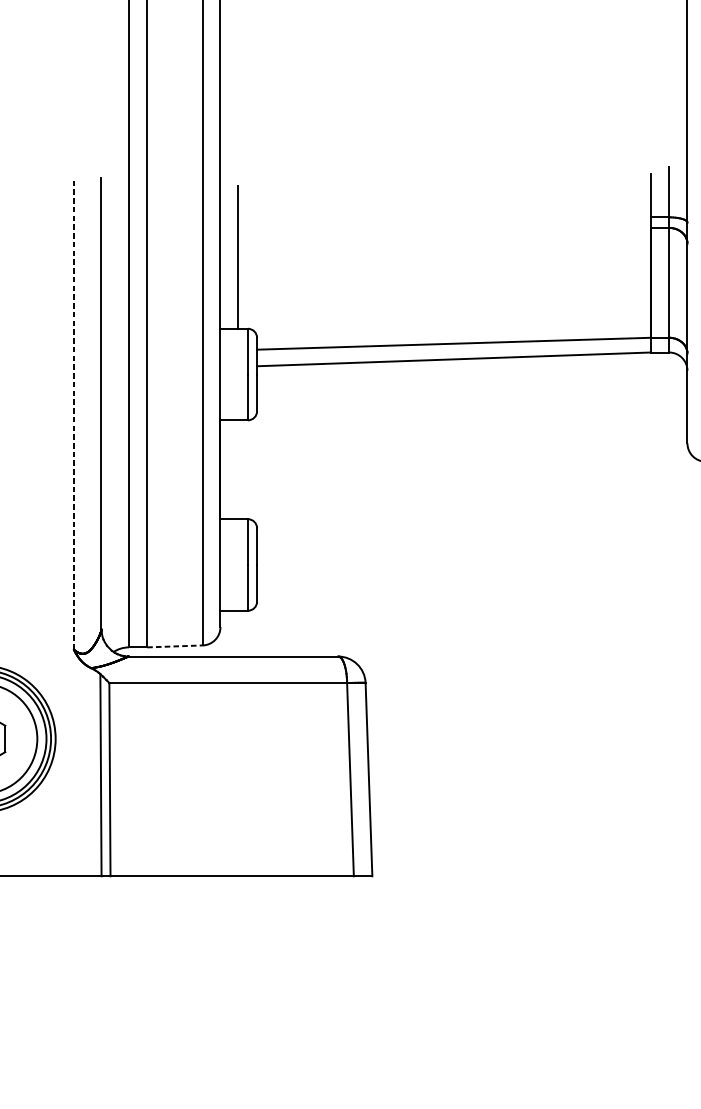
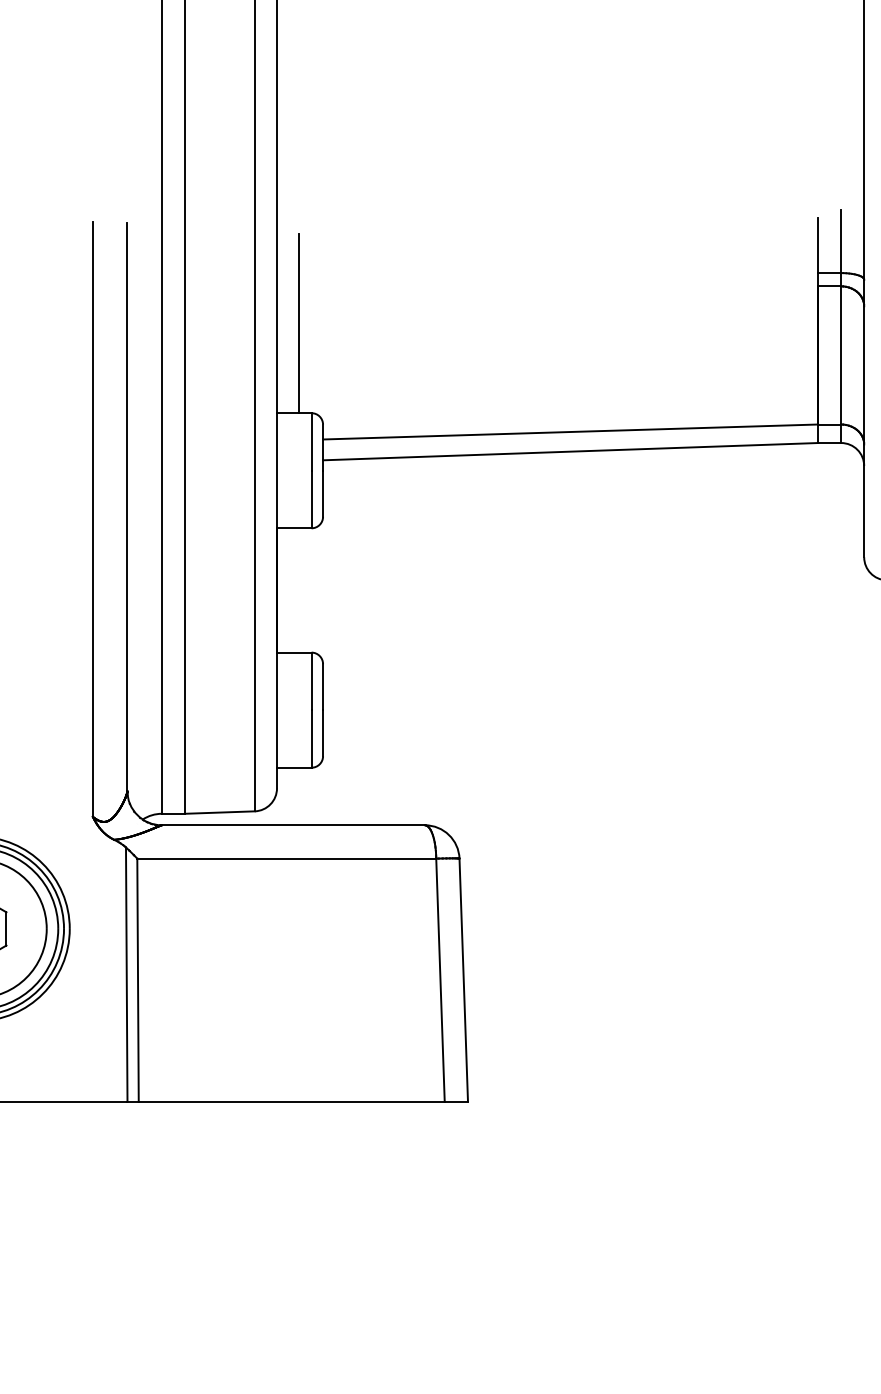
line: (73, 412) -> (92, 518), dashed -> solid
line: (174, 646) -> (219, 812), dashed -> solid

